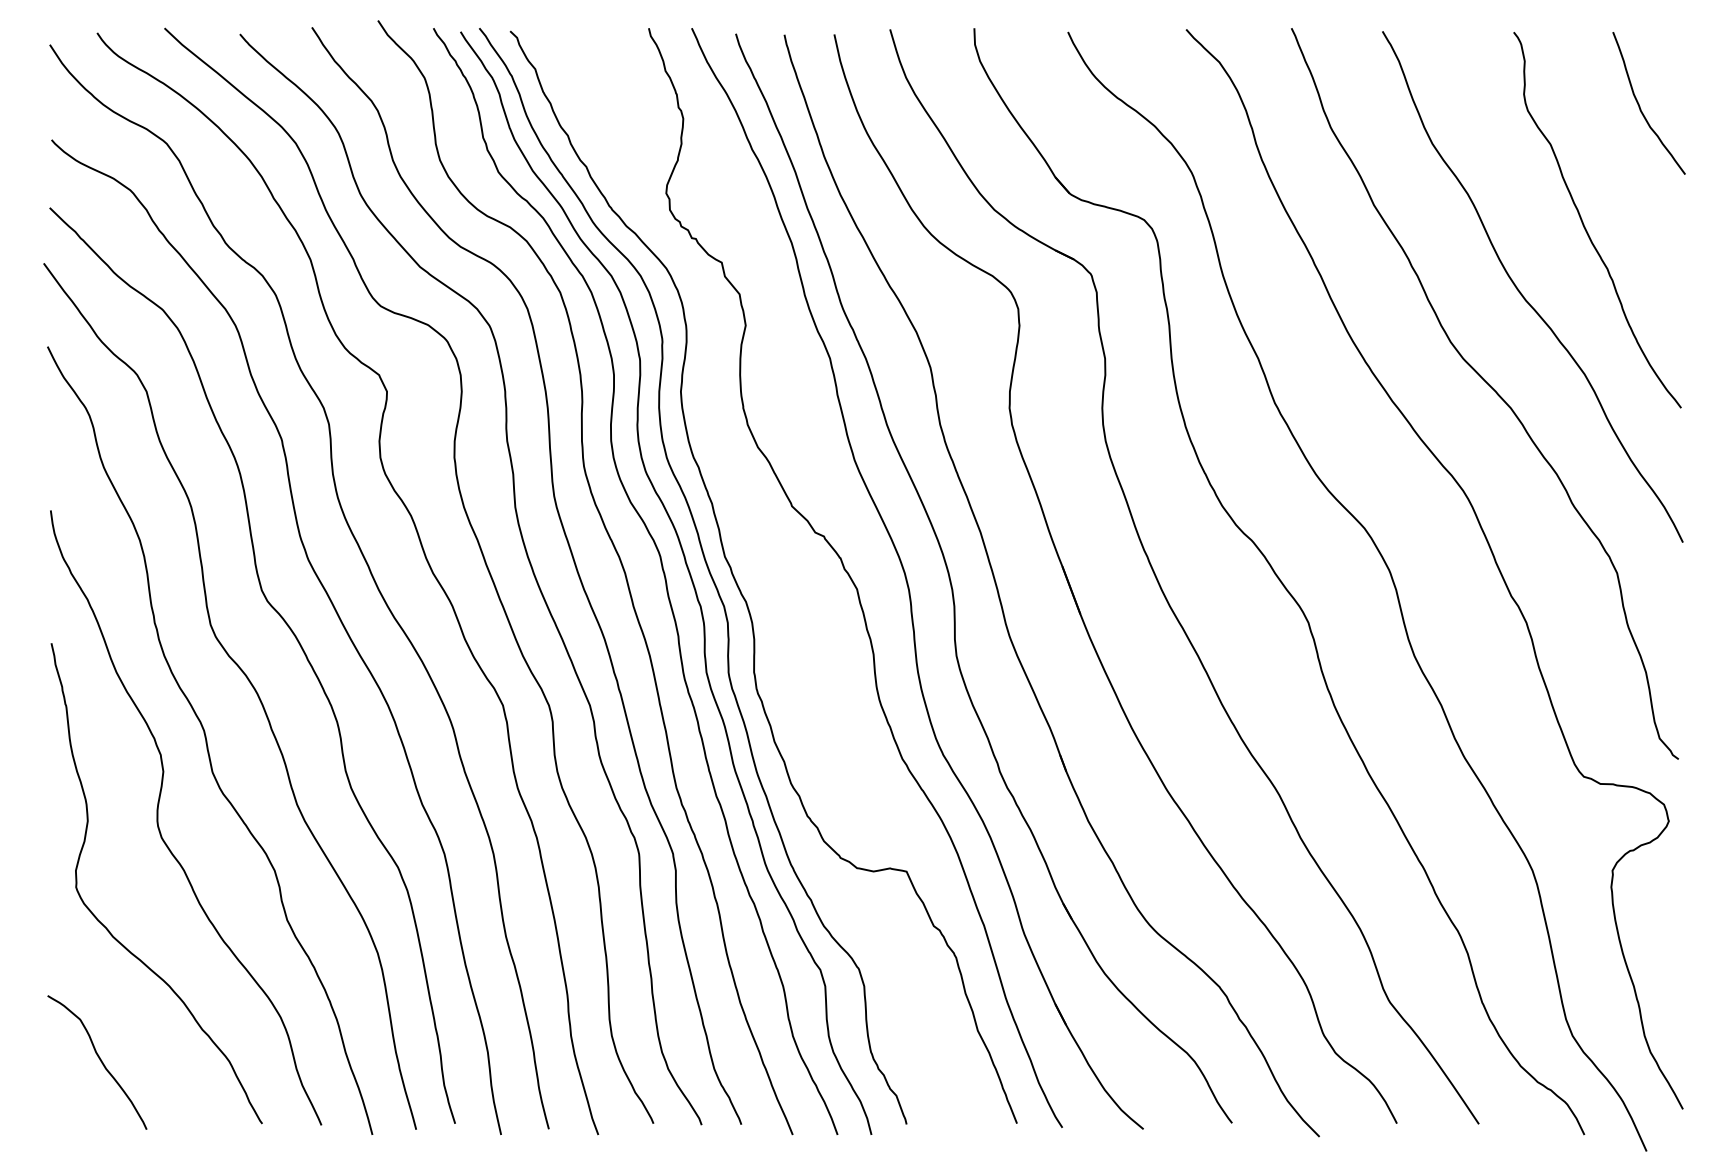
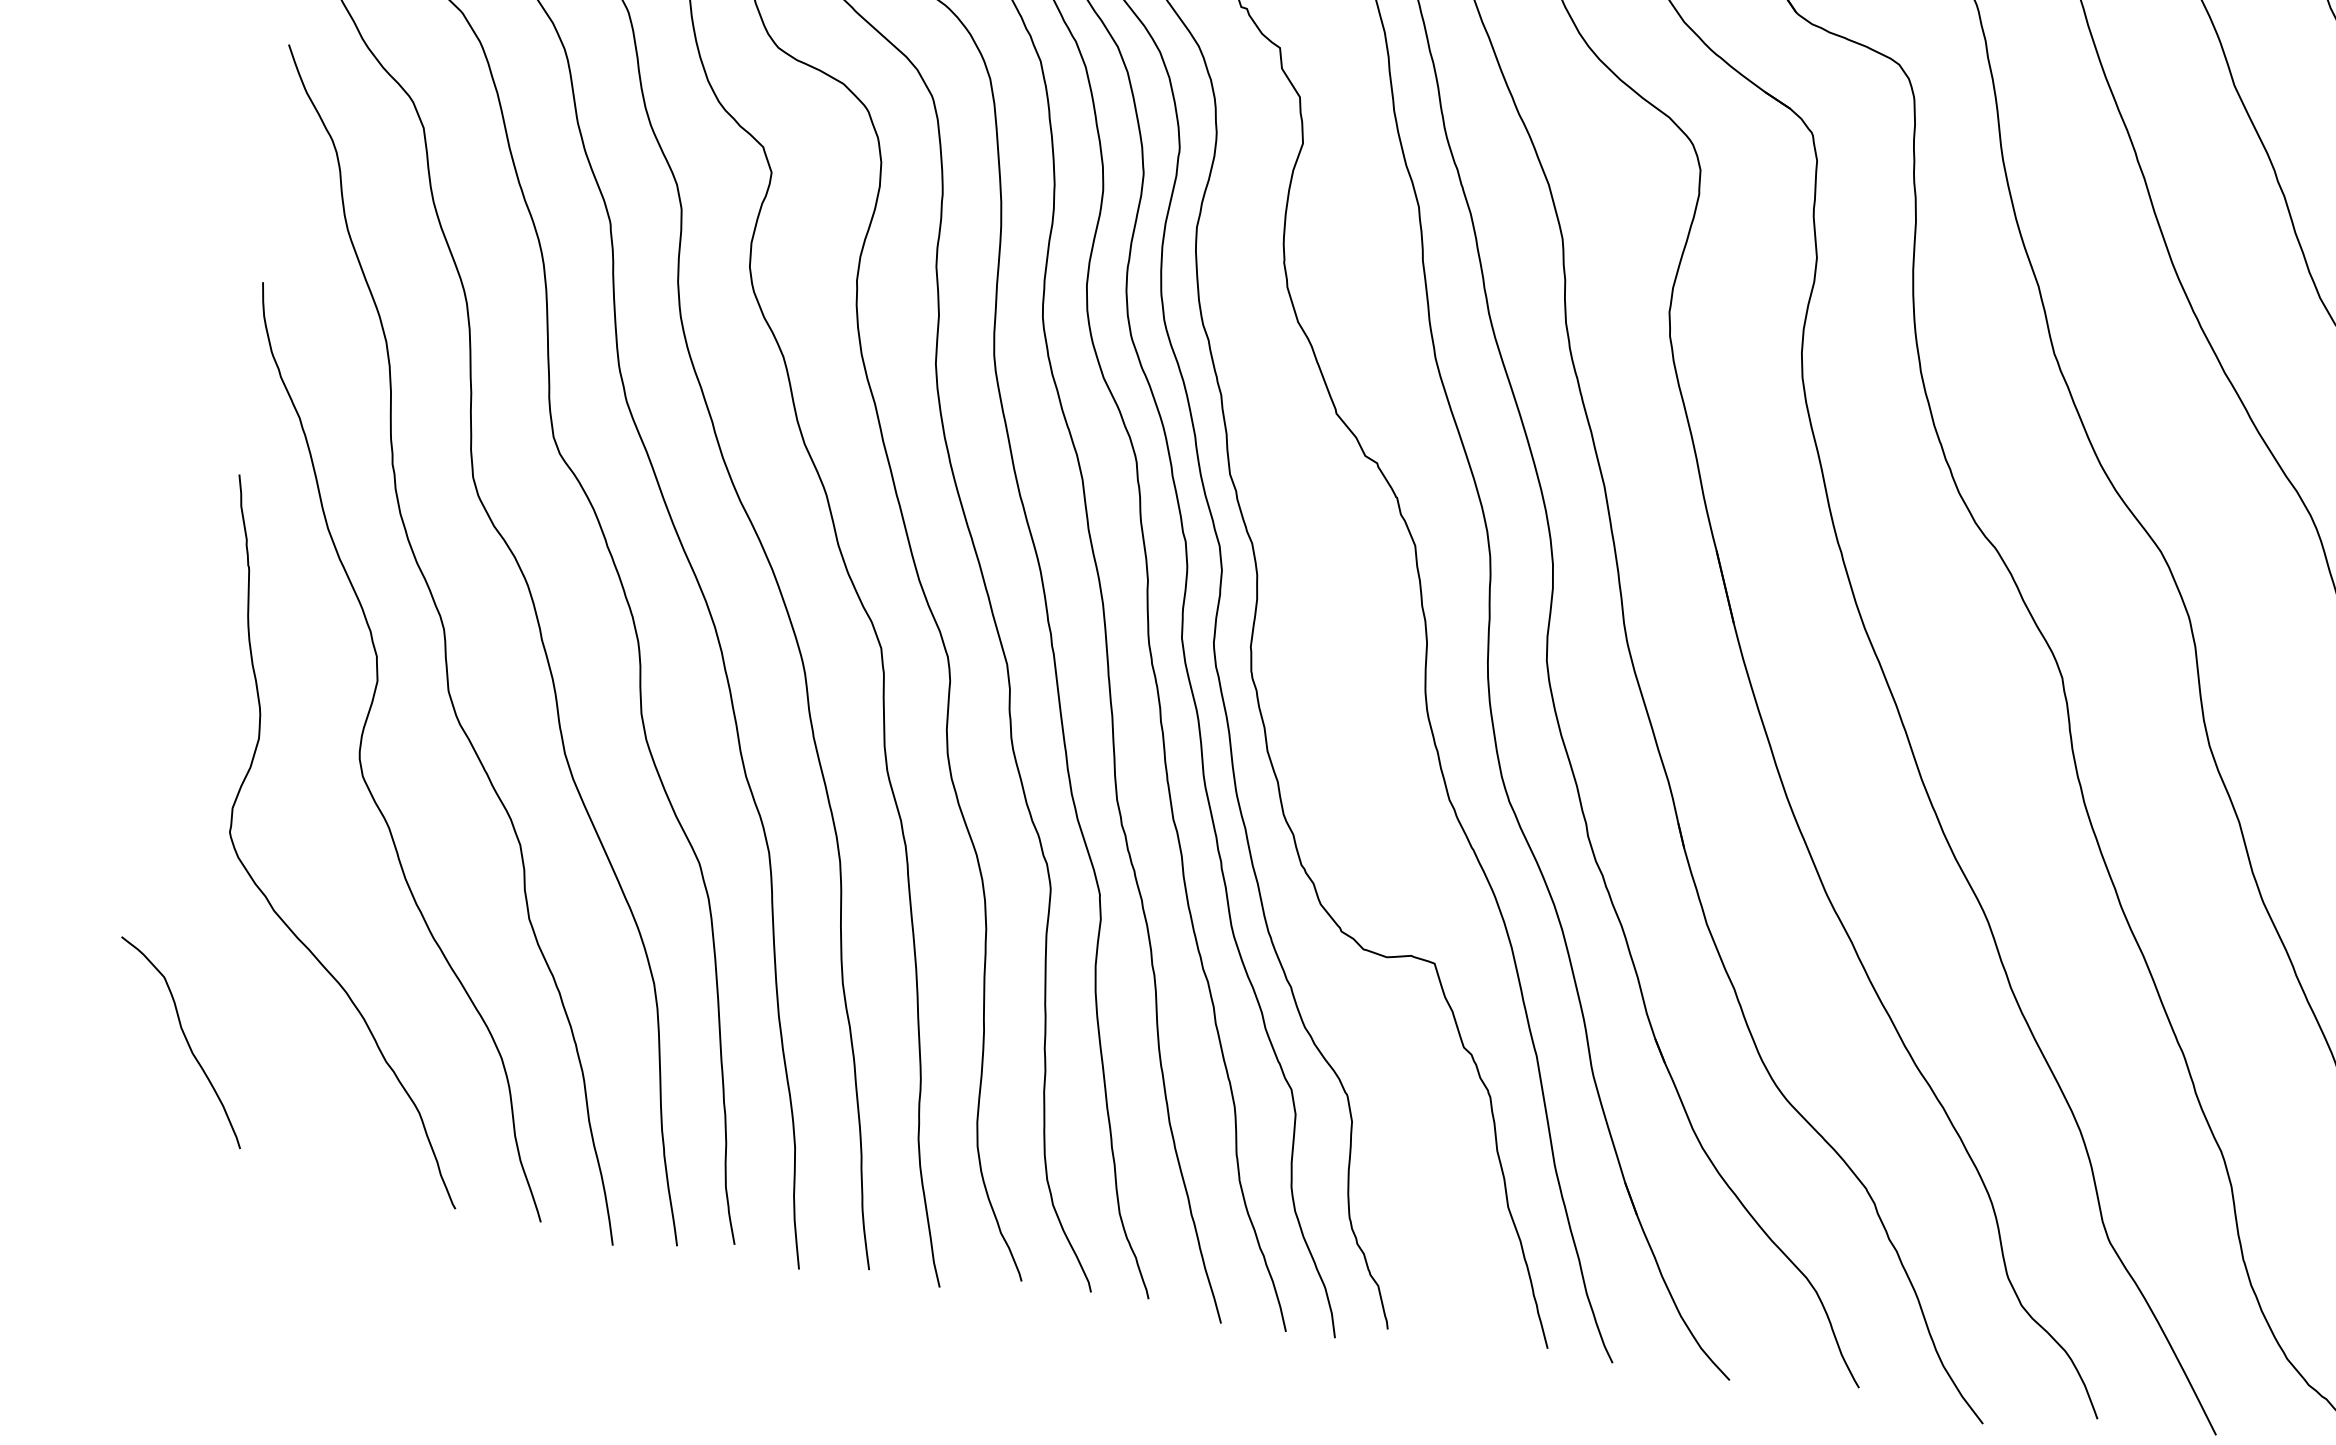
curve: (99, 1060) -> (184, 1040), moved

